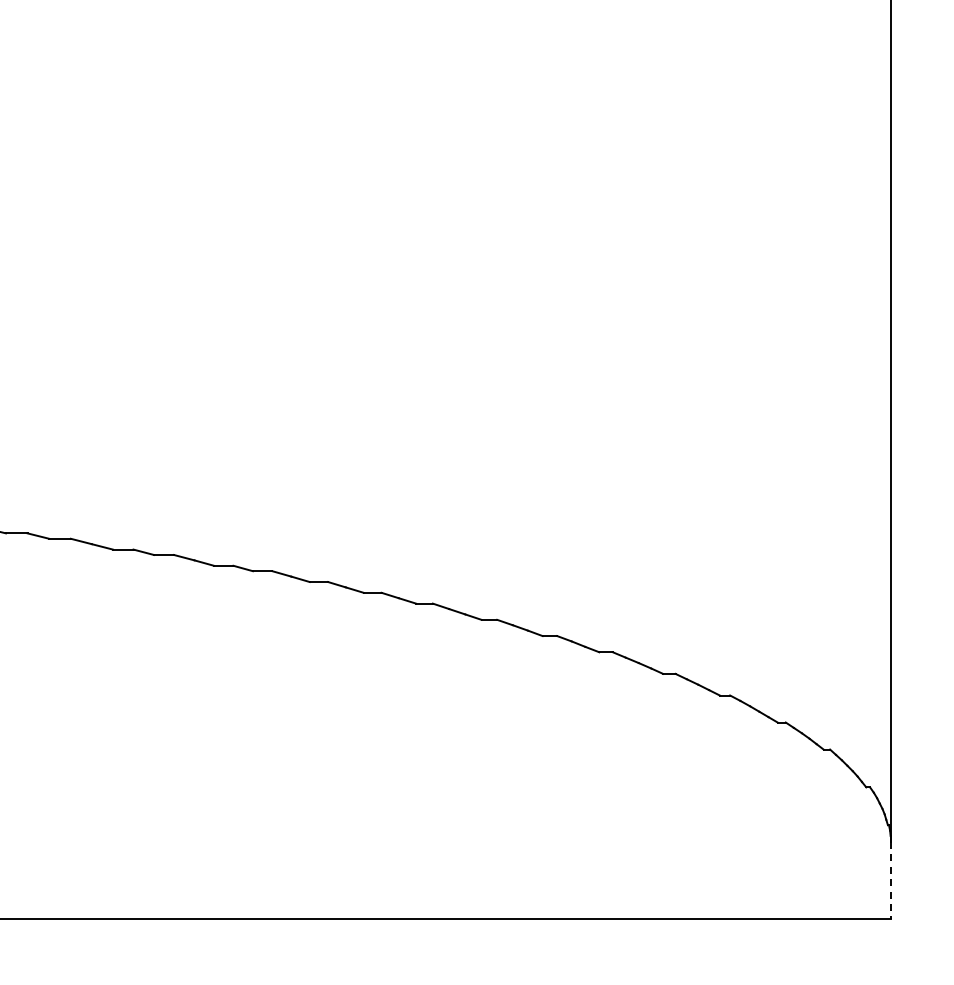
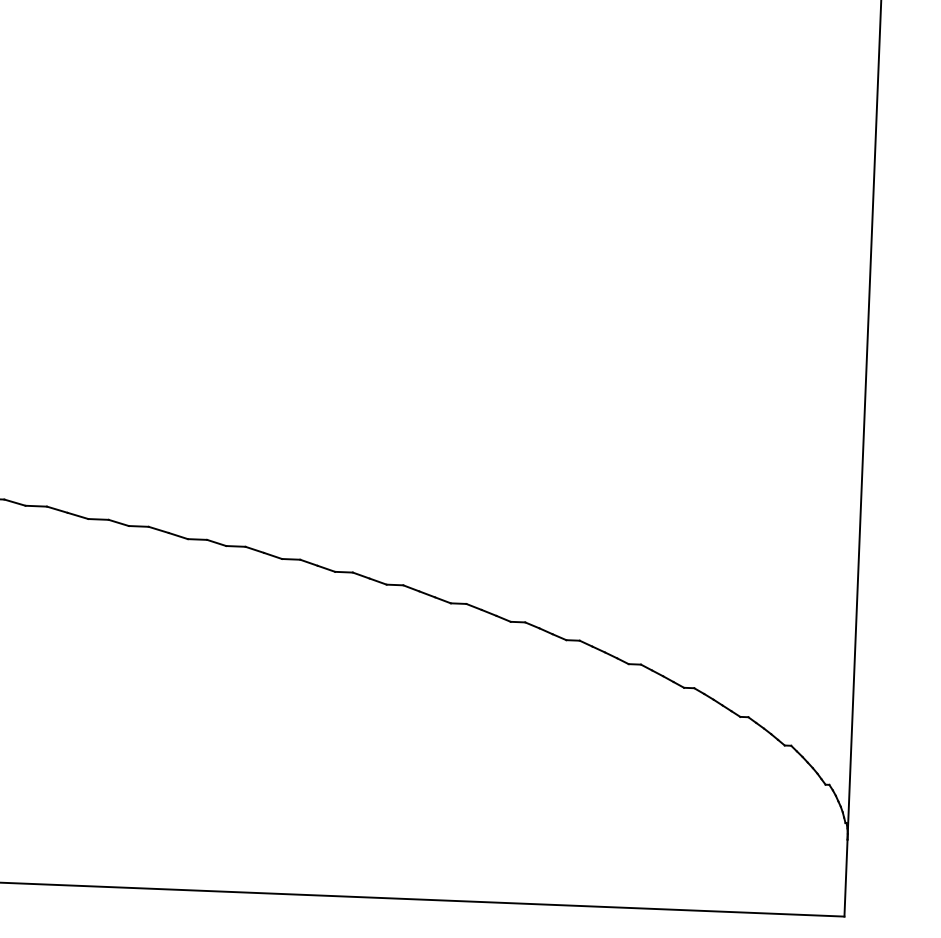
line: (890, 880) -> (845, 877), dashed -> solid

